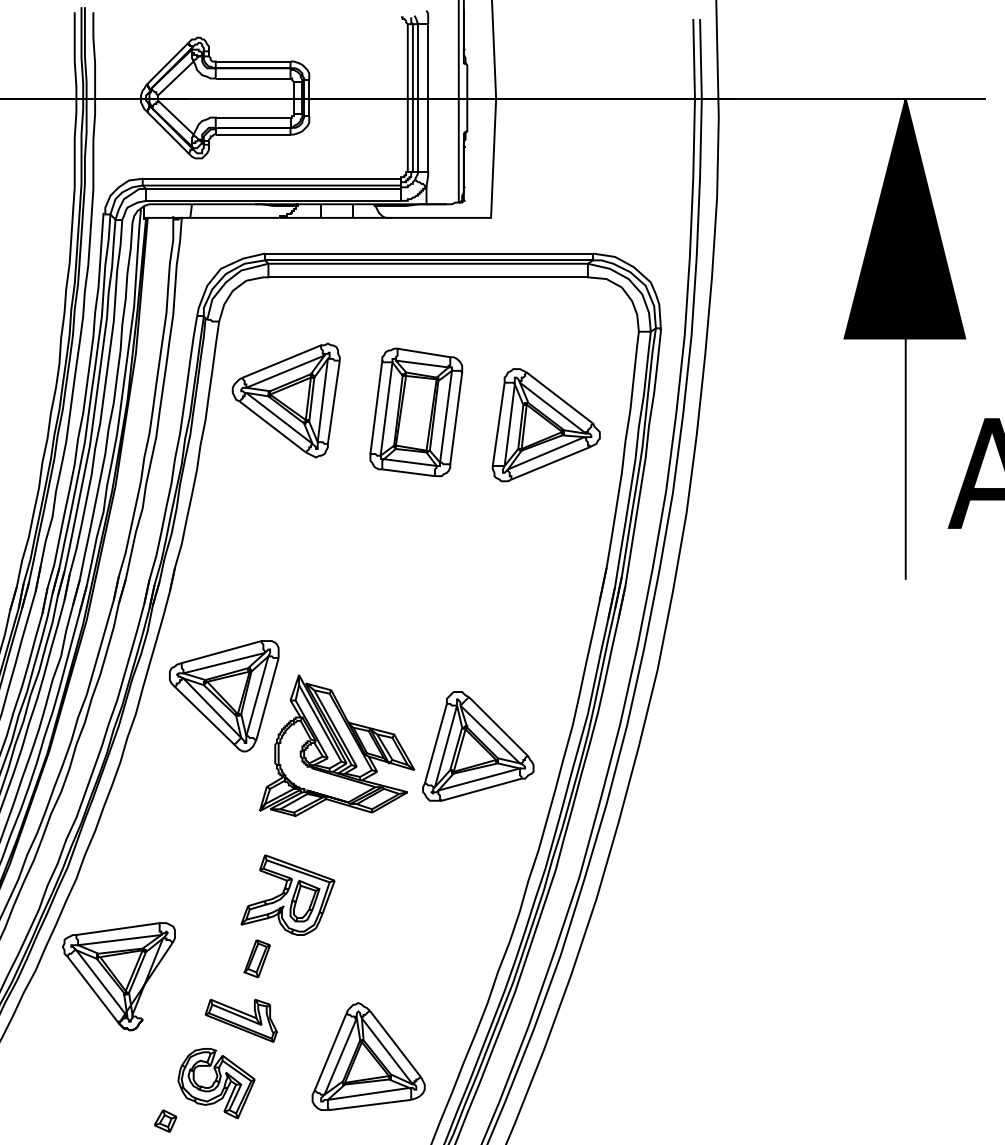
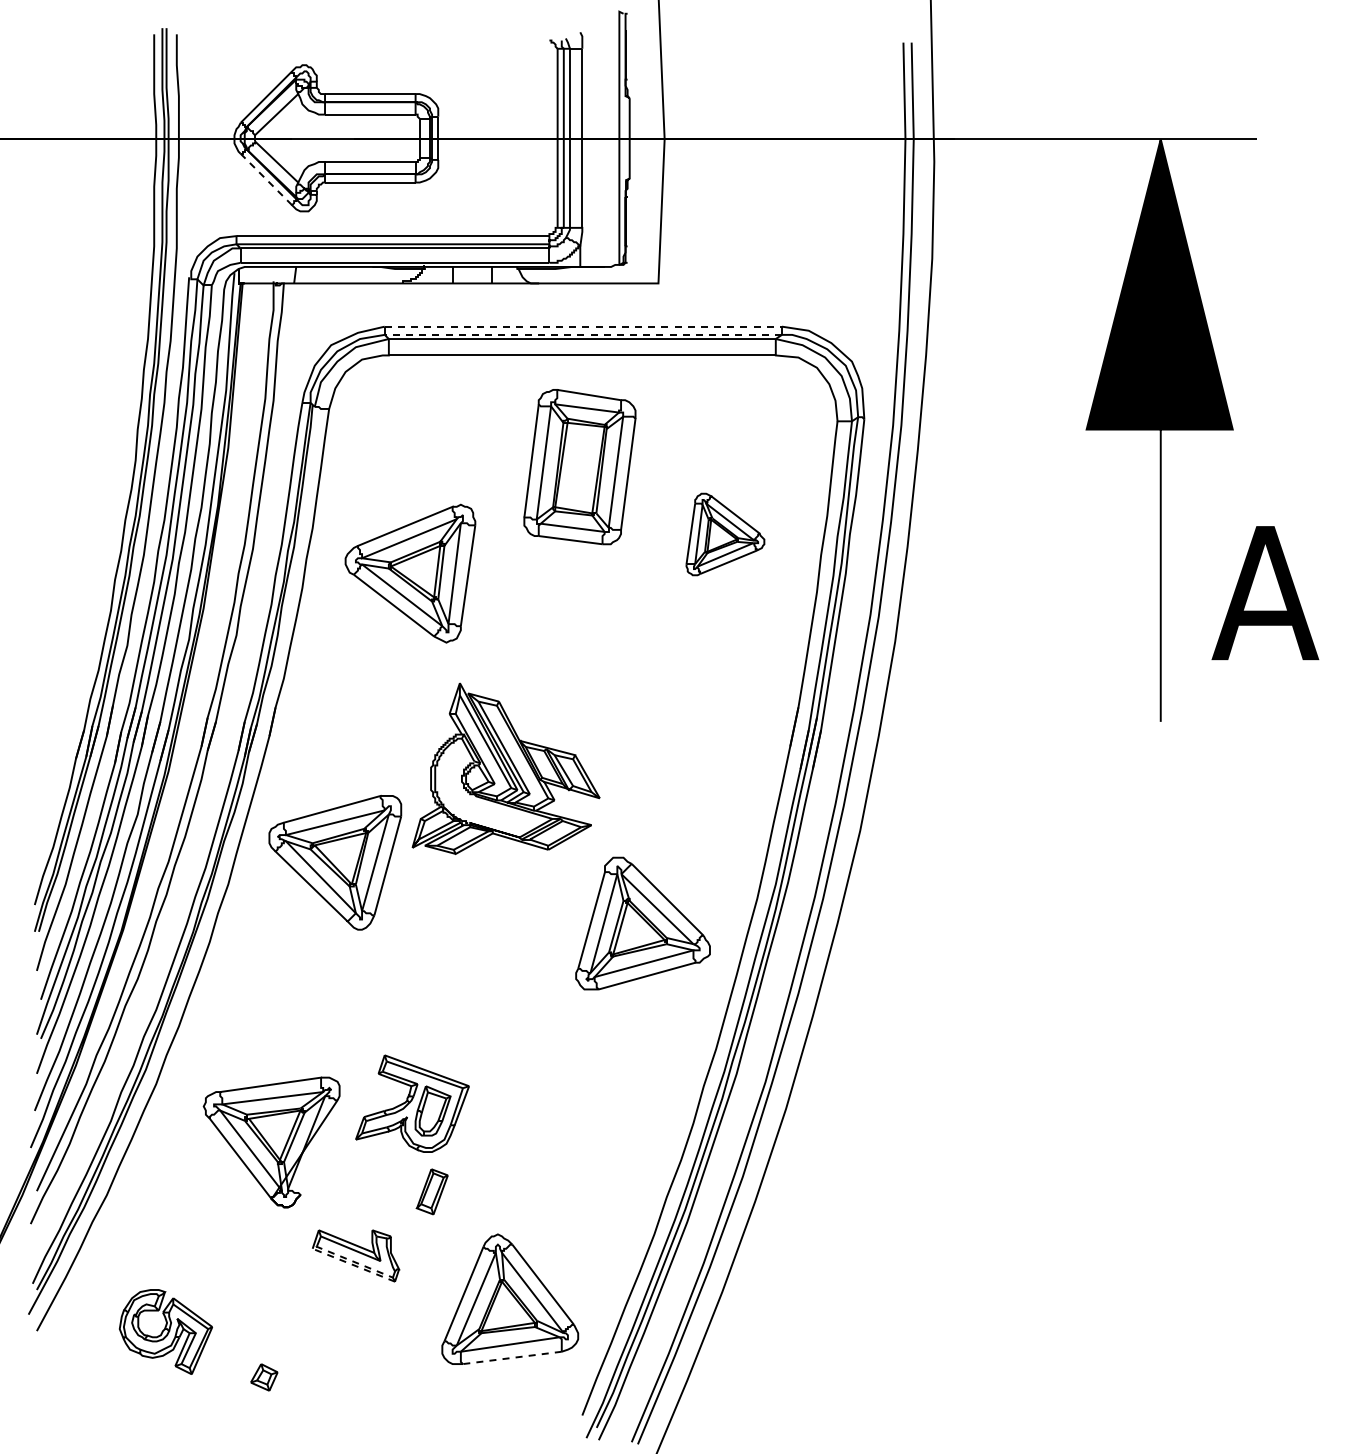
line: (167, 132) -> (266, 179), solid -> dashed
line: (429, 253) -> (583, 326), solid -> dashed
line: (429, 260) -> (583, 334), solid -> dashed
part: (286, 400) -> (410, 573), moved
part: (415, 412) -> (579, 467), moved
part: (546, 425) -> (725, 534), size x0.6
part: (336, 745) -> (505, 768), moved
part: (256, 958) -> (431, 1191), moved
part: (118, 976) -> (271, 1142), moved
line: (205, 1014) -> (312, 1248), solid -> dashed
part: (216, 1083) -> (165, 1331), moved
line: (370, 1104) -> (512, 1357), solid -> dashed

